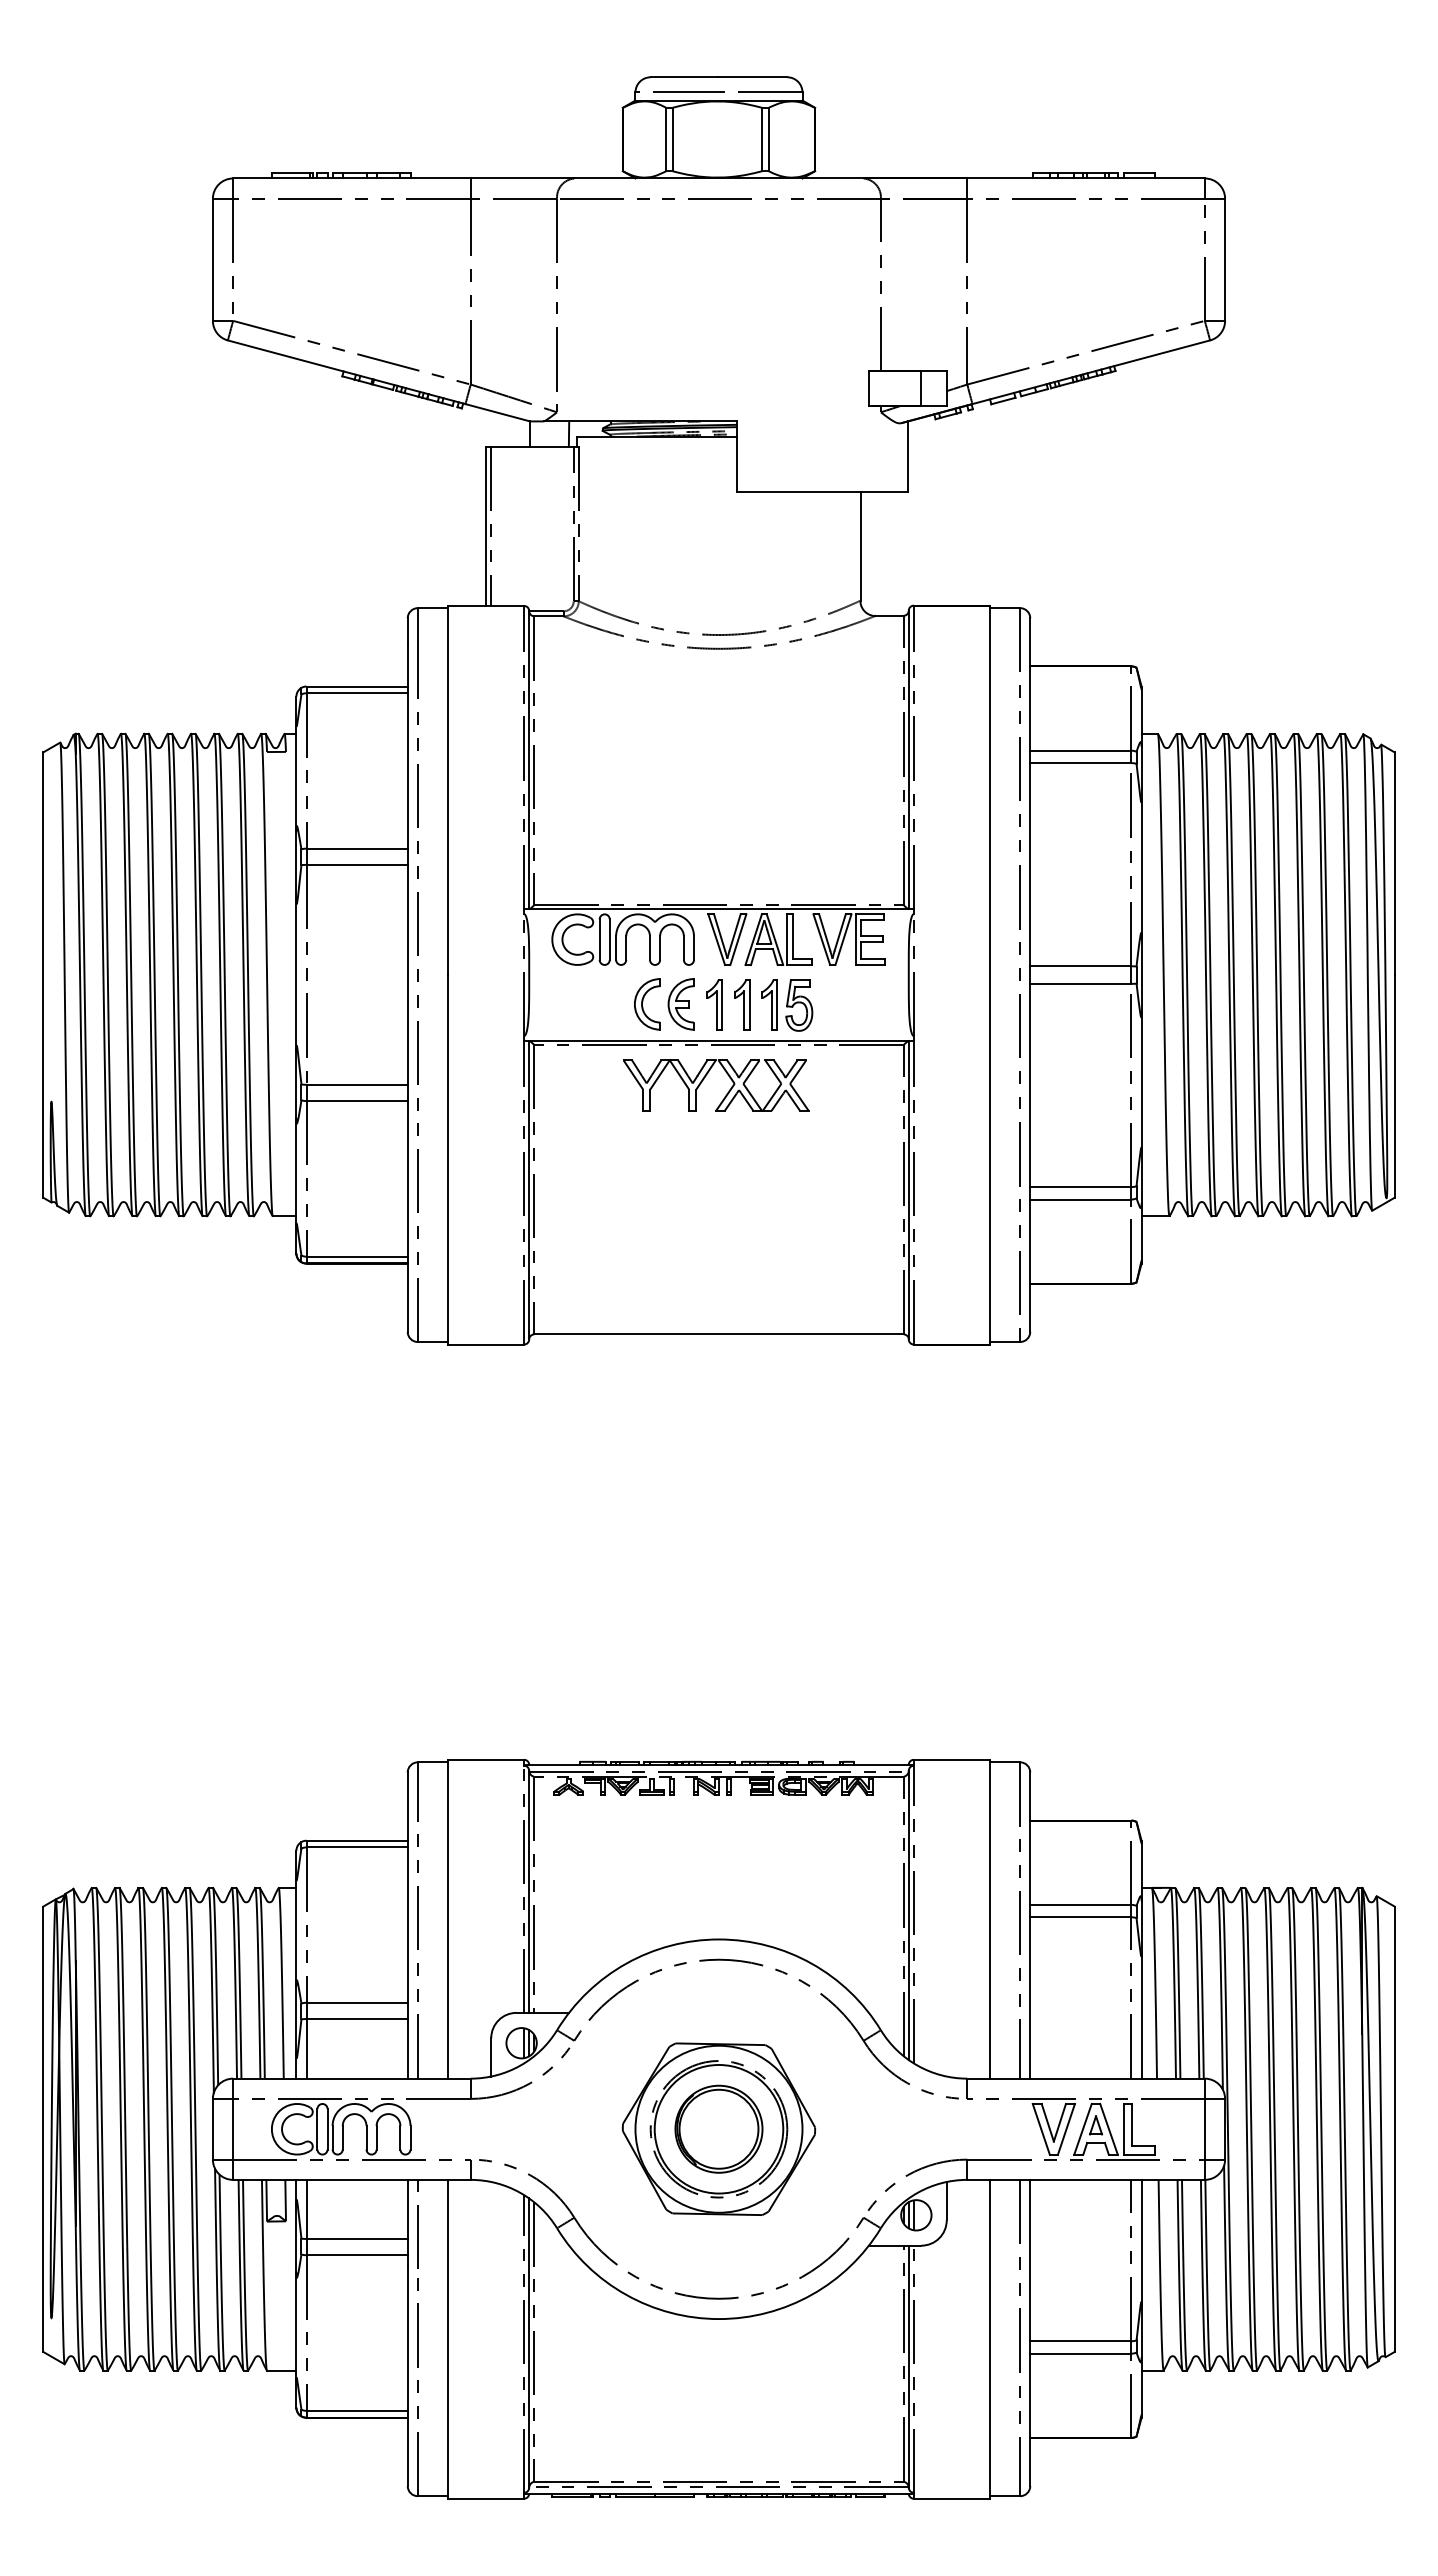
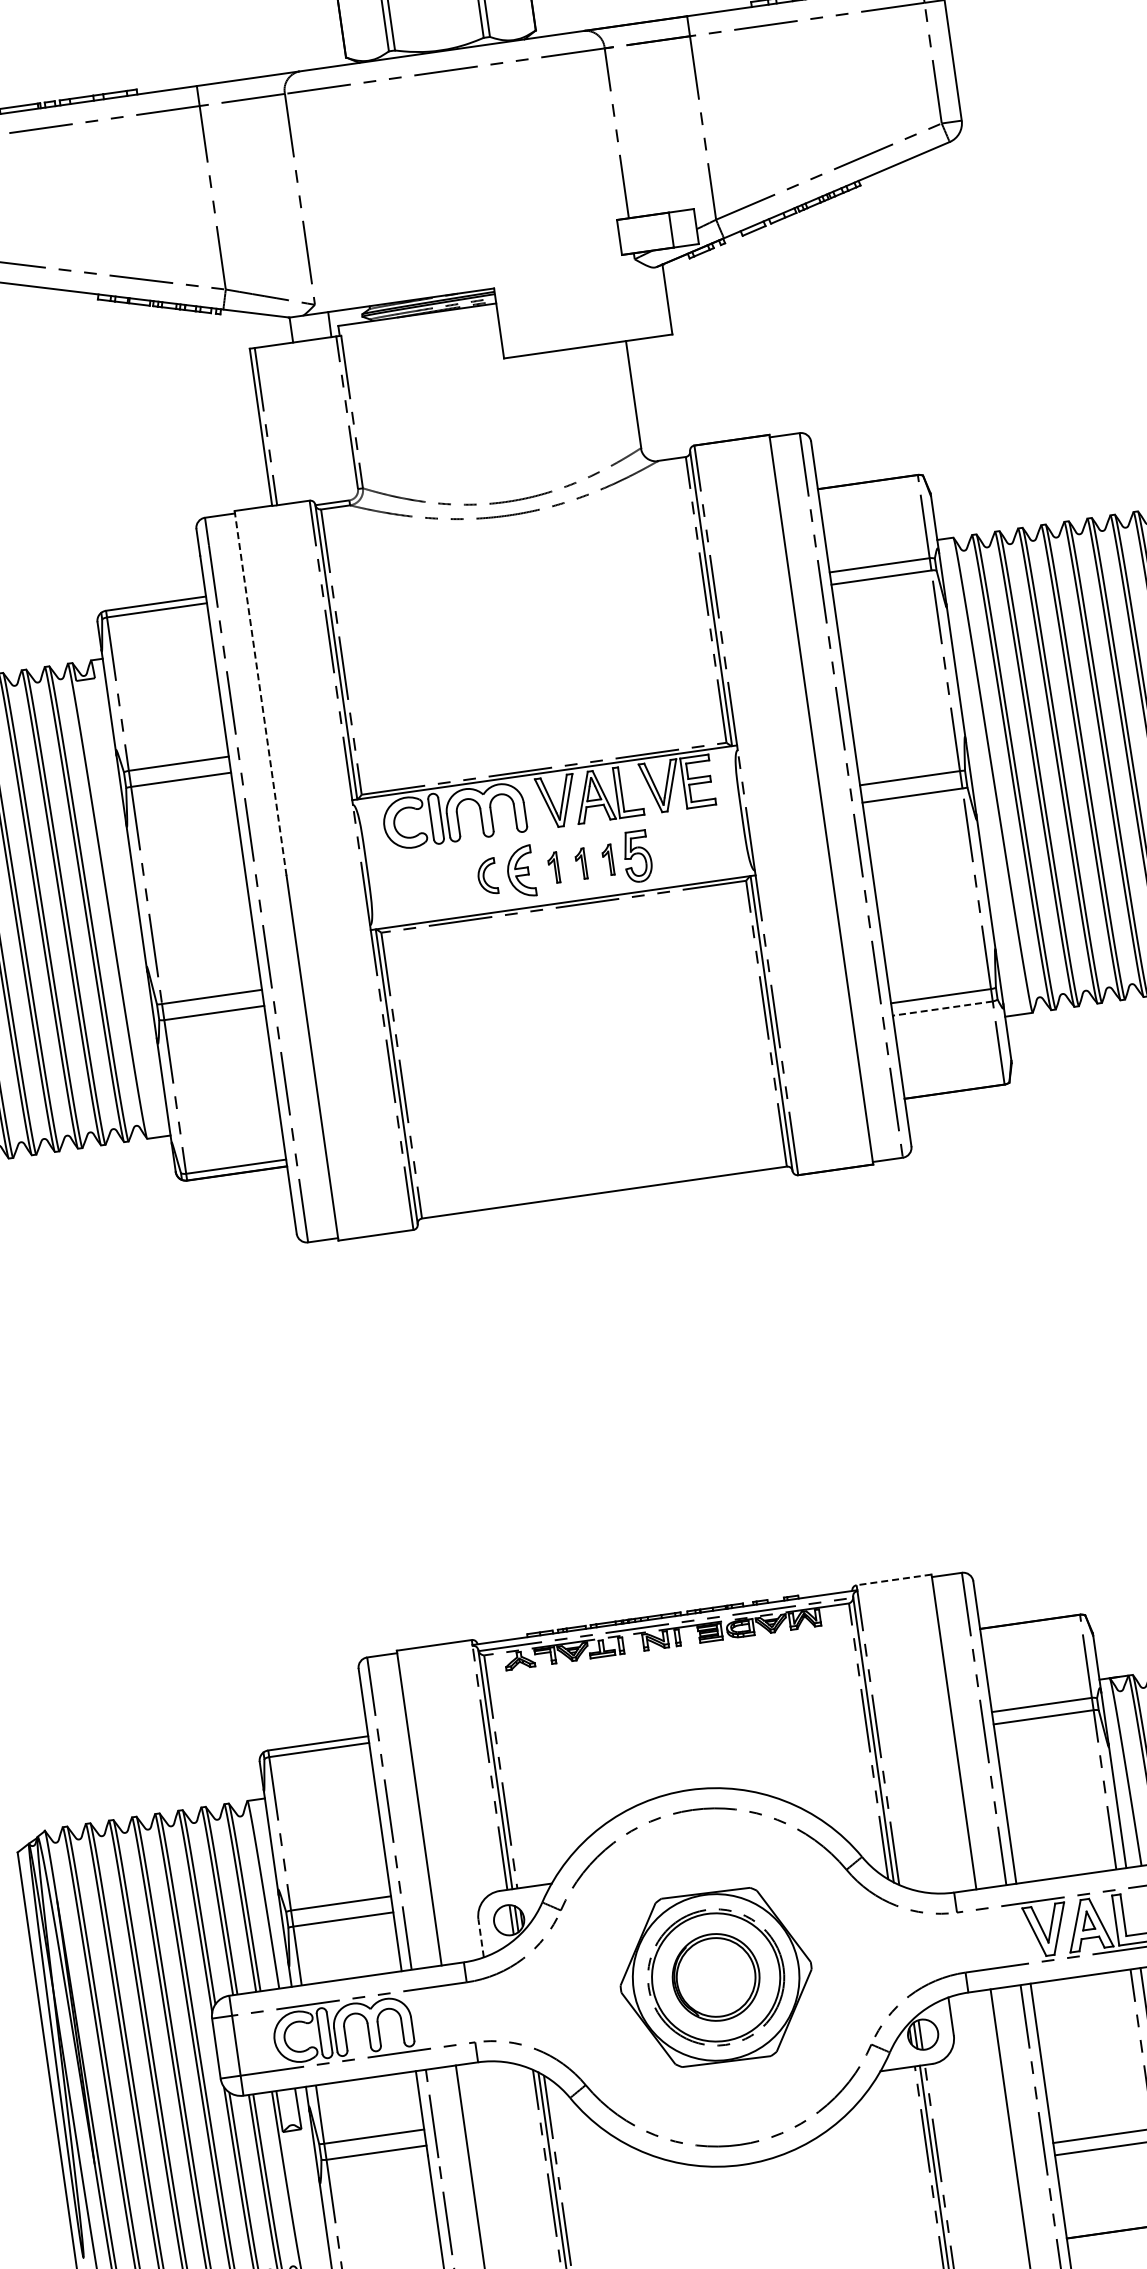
line: (448, 790) -> (260, 693), solid -> dashed
part: (647, 1004) -> (487, 876), size x0.7
part: (714, 1004) -> (553, 867), size x0.6
part: (742, 1004) -> (581, 863), size x0.6
part: (769, 1004) -> (607, 859), size x0.6
part: (726, 1093) -> (577, 953), removed
line: (1080, 1199) -> (942, 1008), solid -> dashed
line: (951, 1759) -> (893, 1579), solid -> dashed
line: (491, 2056) -> (481, 1937), solid -> dashed

